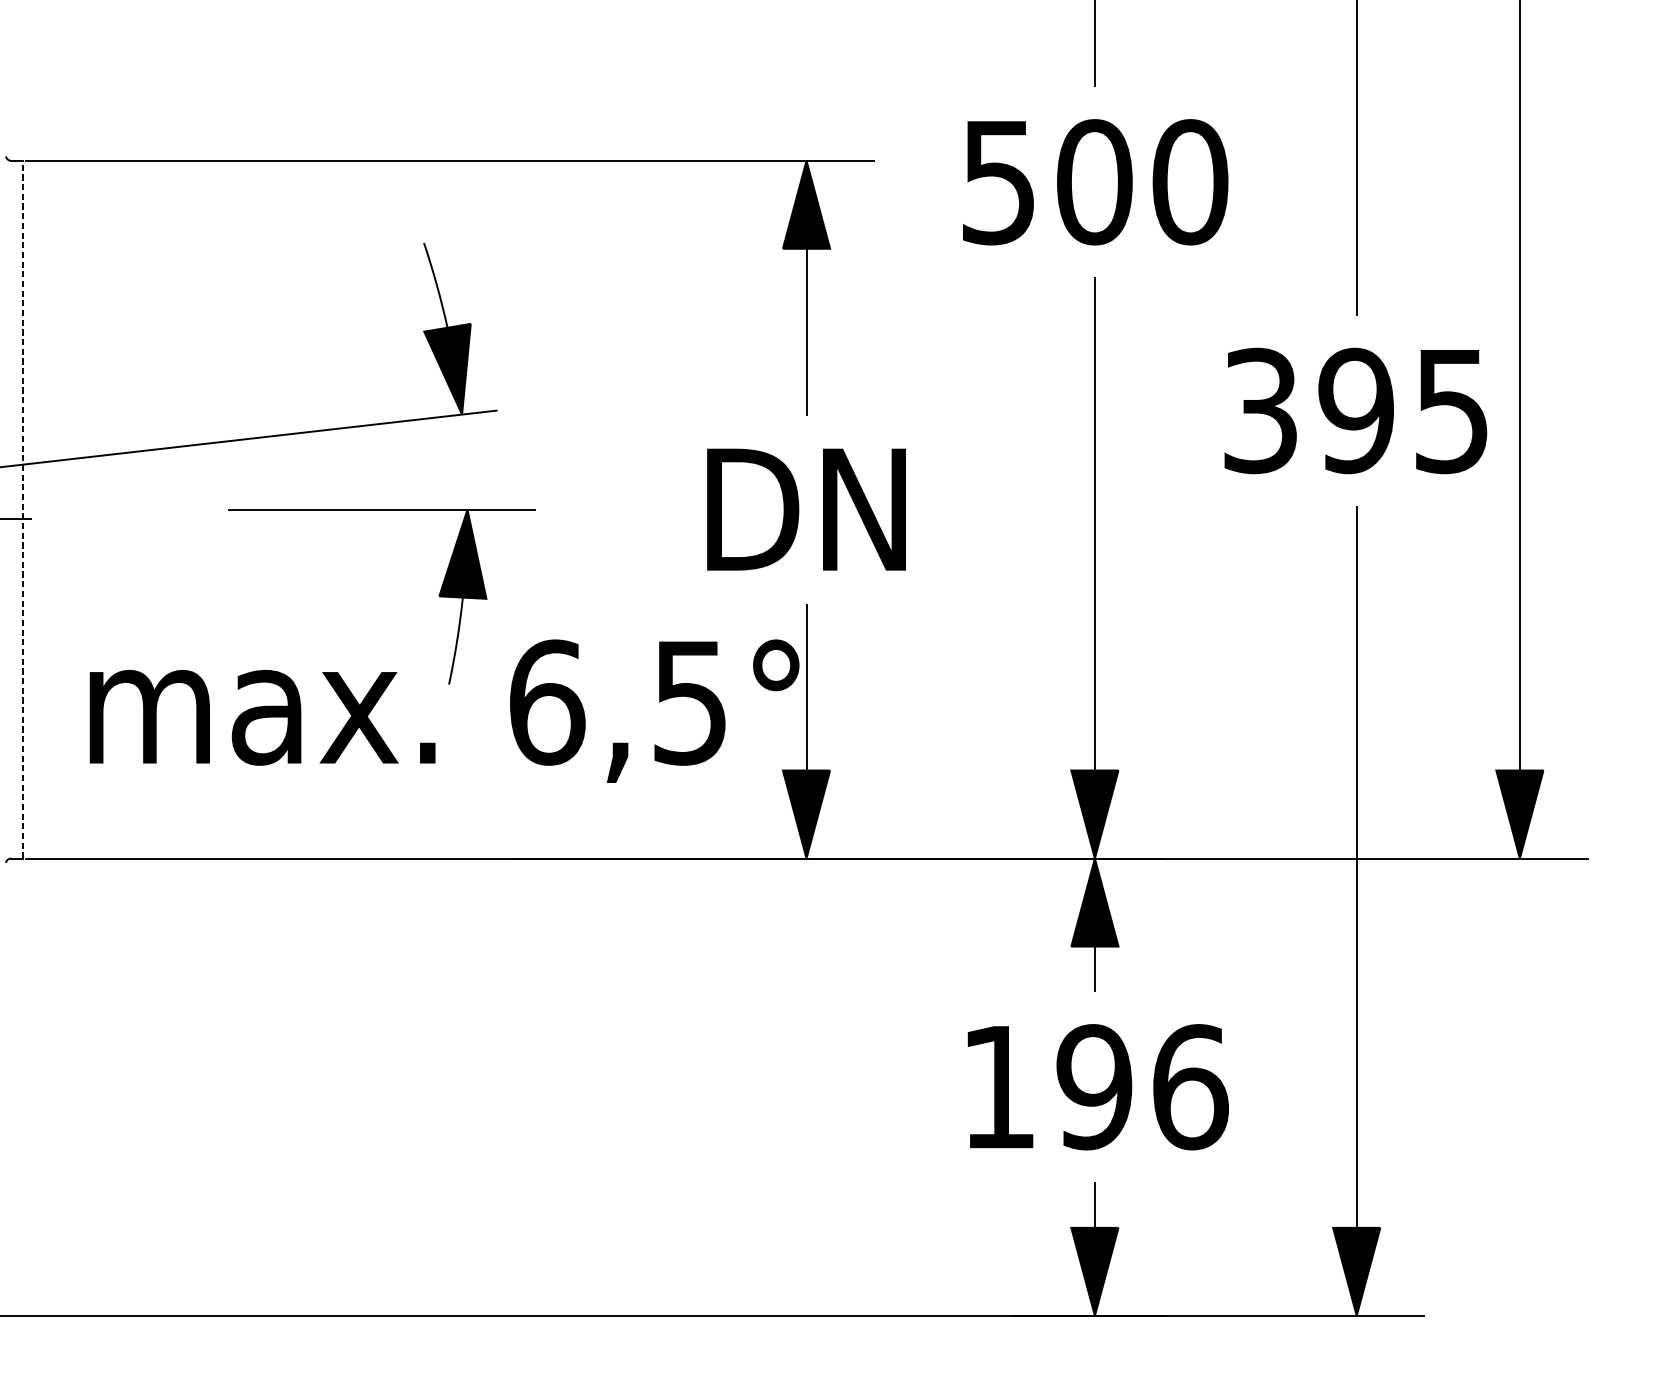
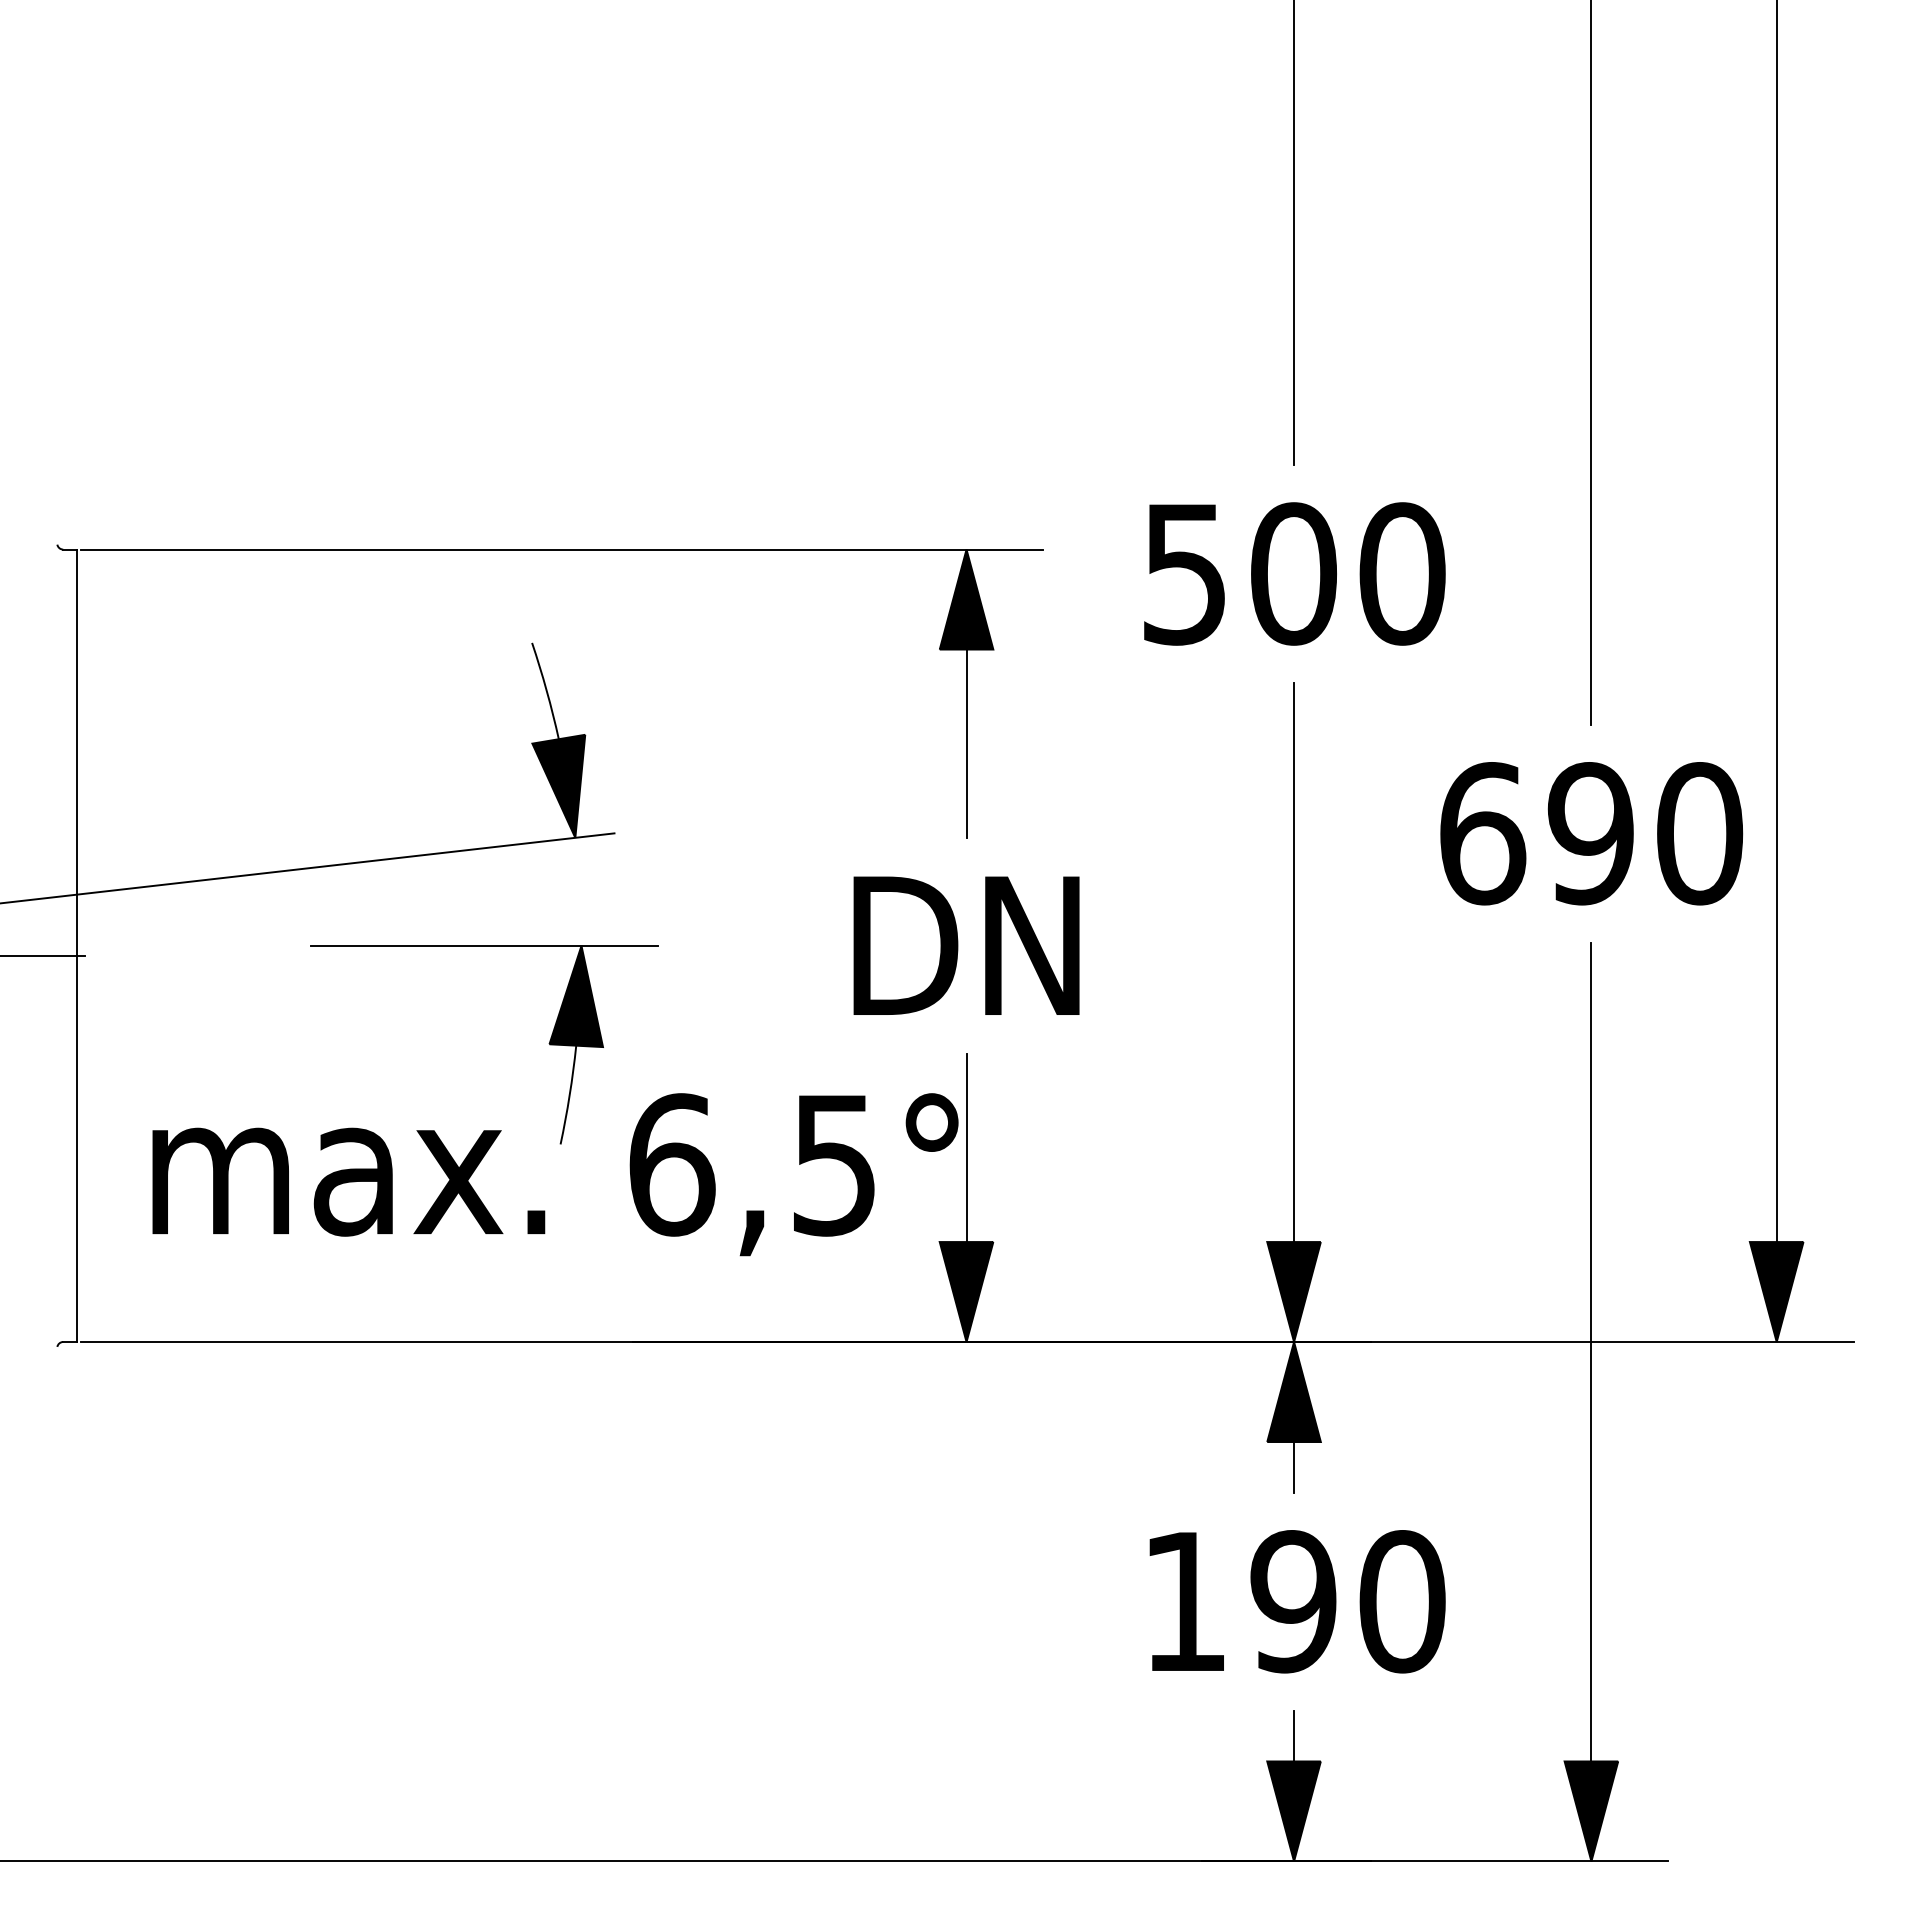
text: (1356, 410) -> (1591, 833), 395 -> 690
line: (22, 509) -> (76, 945), dashed -> solid
text: (1190, 1087) -> (1402, 1601), 196 -> 190

